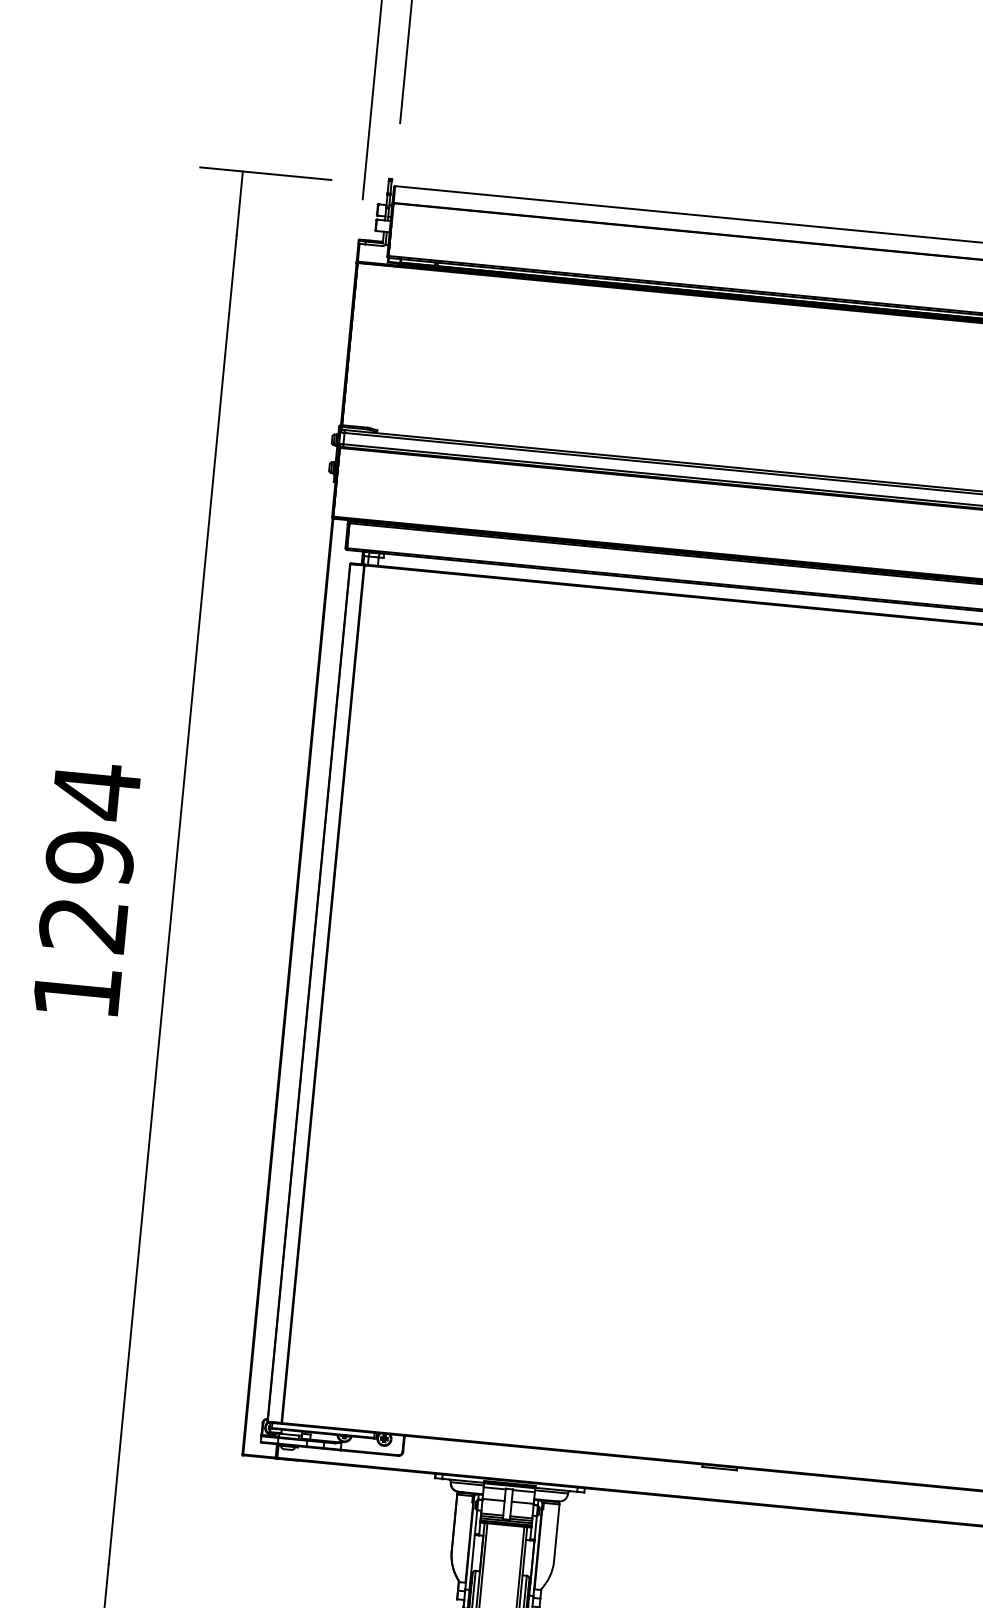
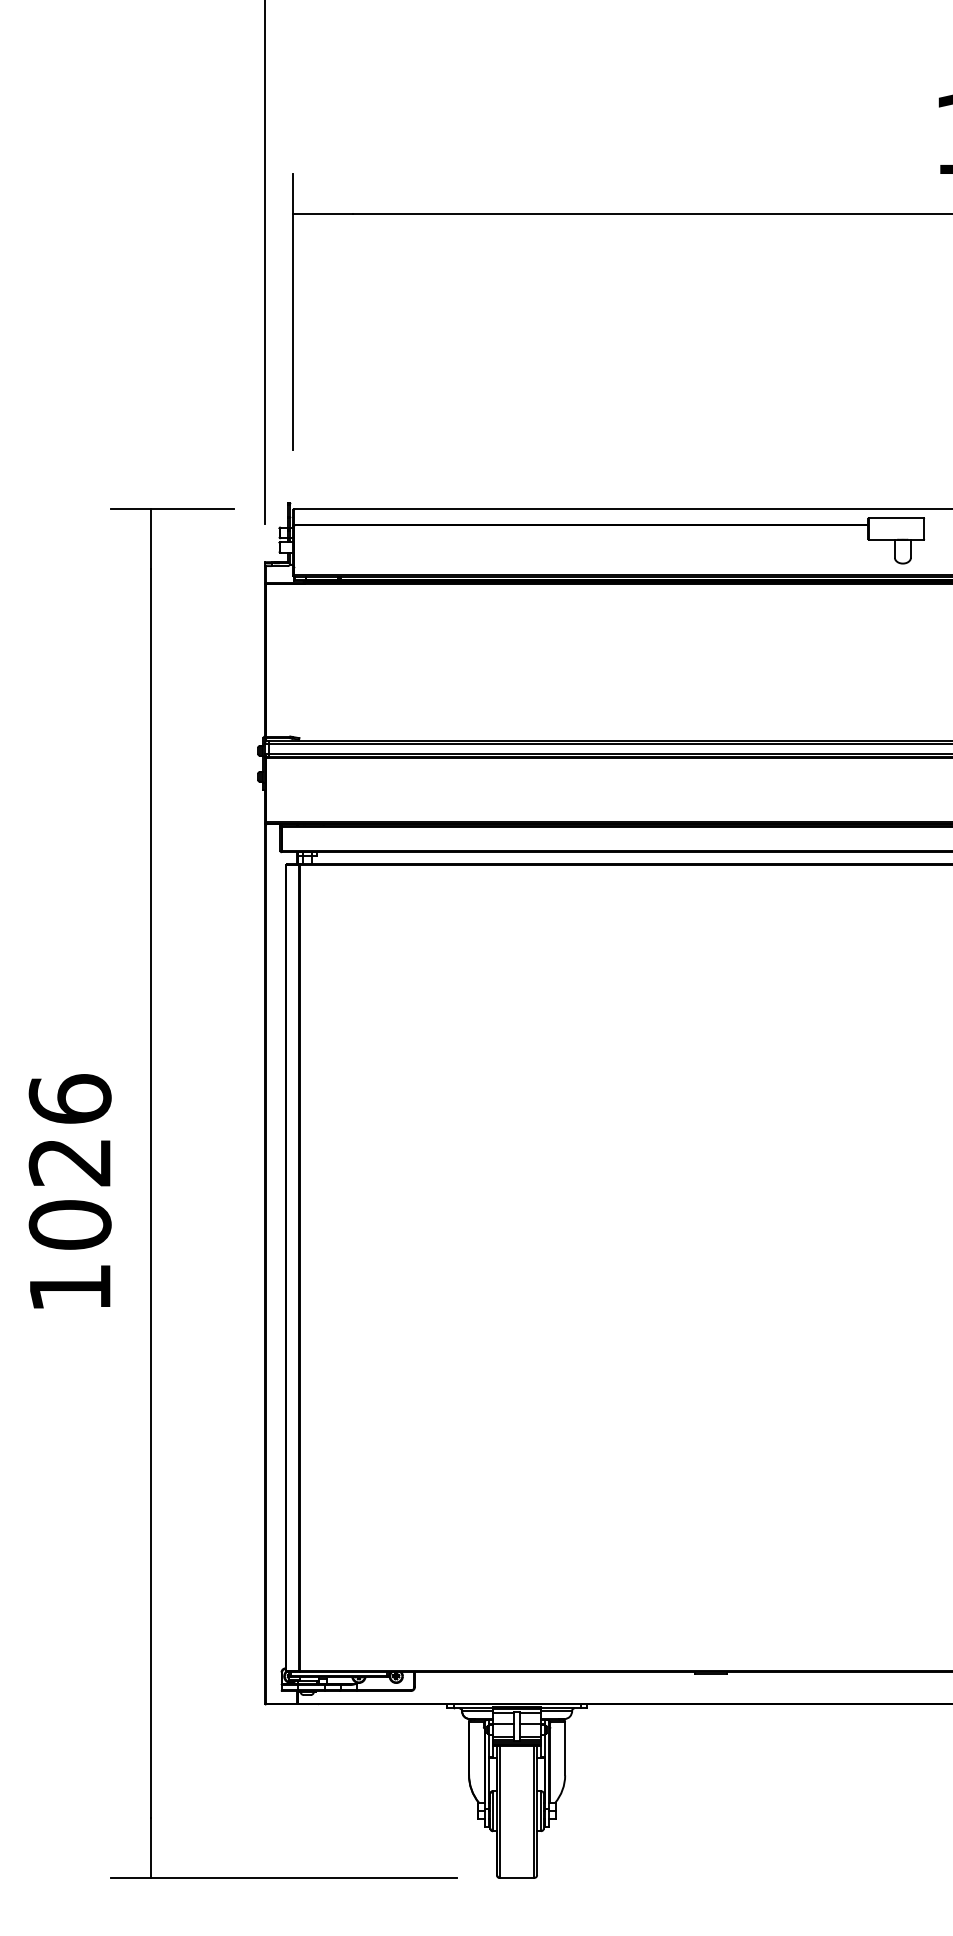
text: (89, 857) -> (69, 1161), 1294 -> 1026

